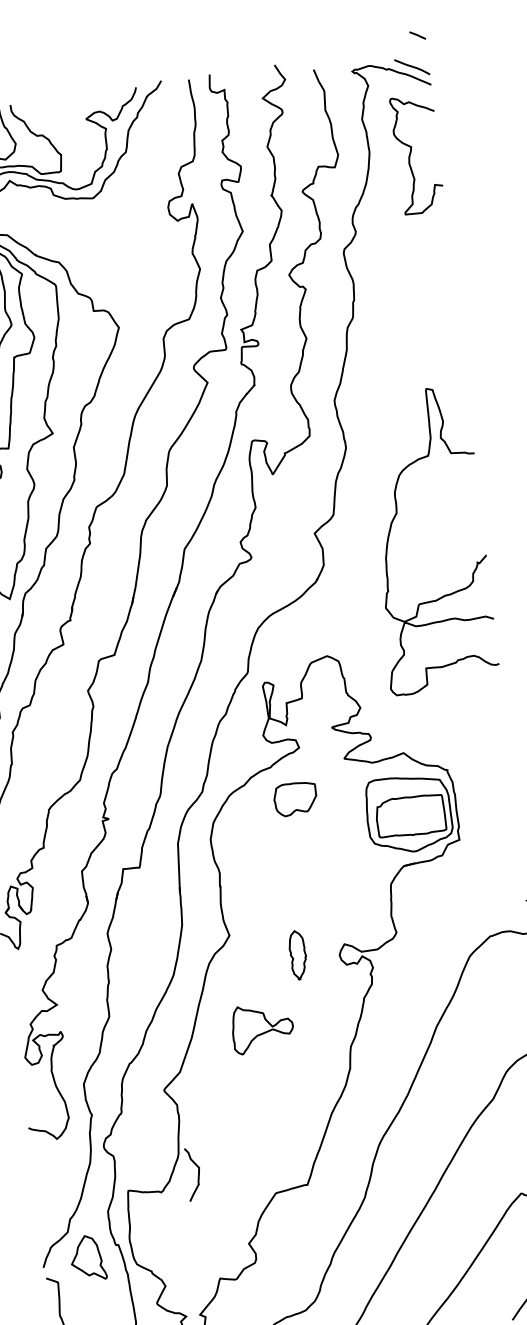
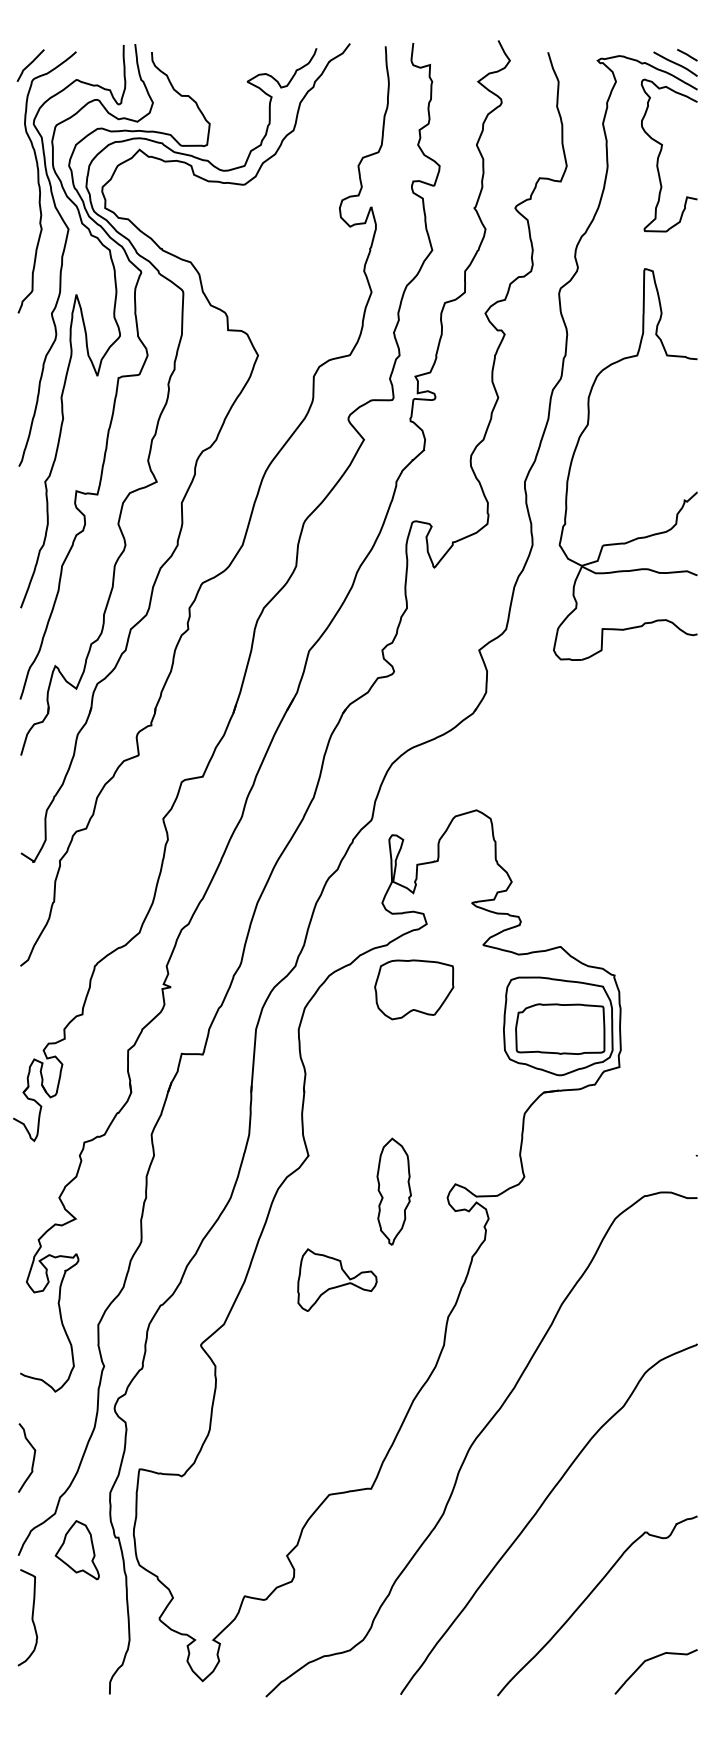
line: (417, 35) -> (687, 55), moved
curve: (411, 152) -> (661, 152), moved
part: (390, 531) -> (577, 447), moved
part: (295, 798) -> (414, 989), size x1.43
part: (297, 955) -> (393, 1191), size x1.67
curve: (197, 1175) -> (32, 1460), moved

